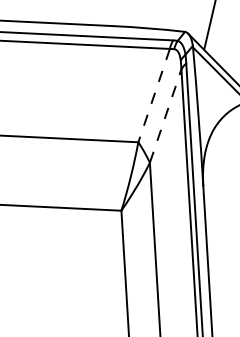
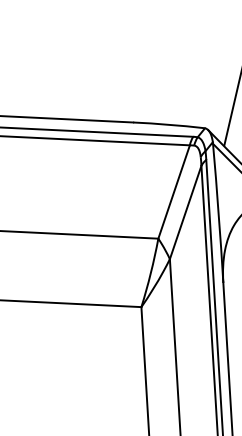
line: (153, 96) -> (173, 192), dashed -> solid
line: (165, 116) -> (185, 212), dashed -> solid

